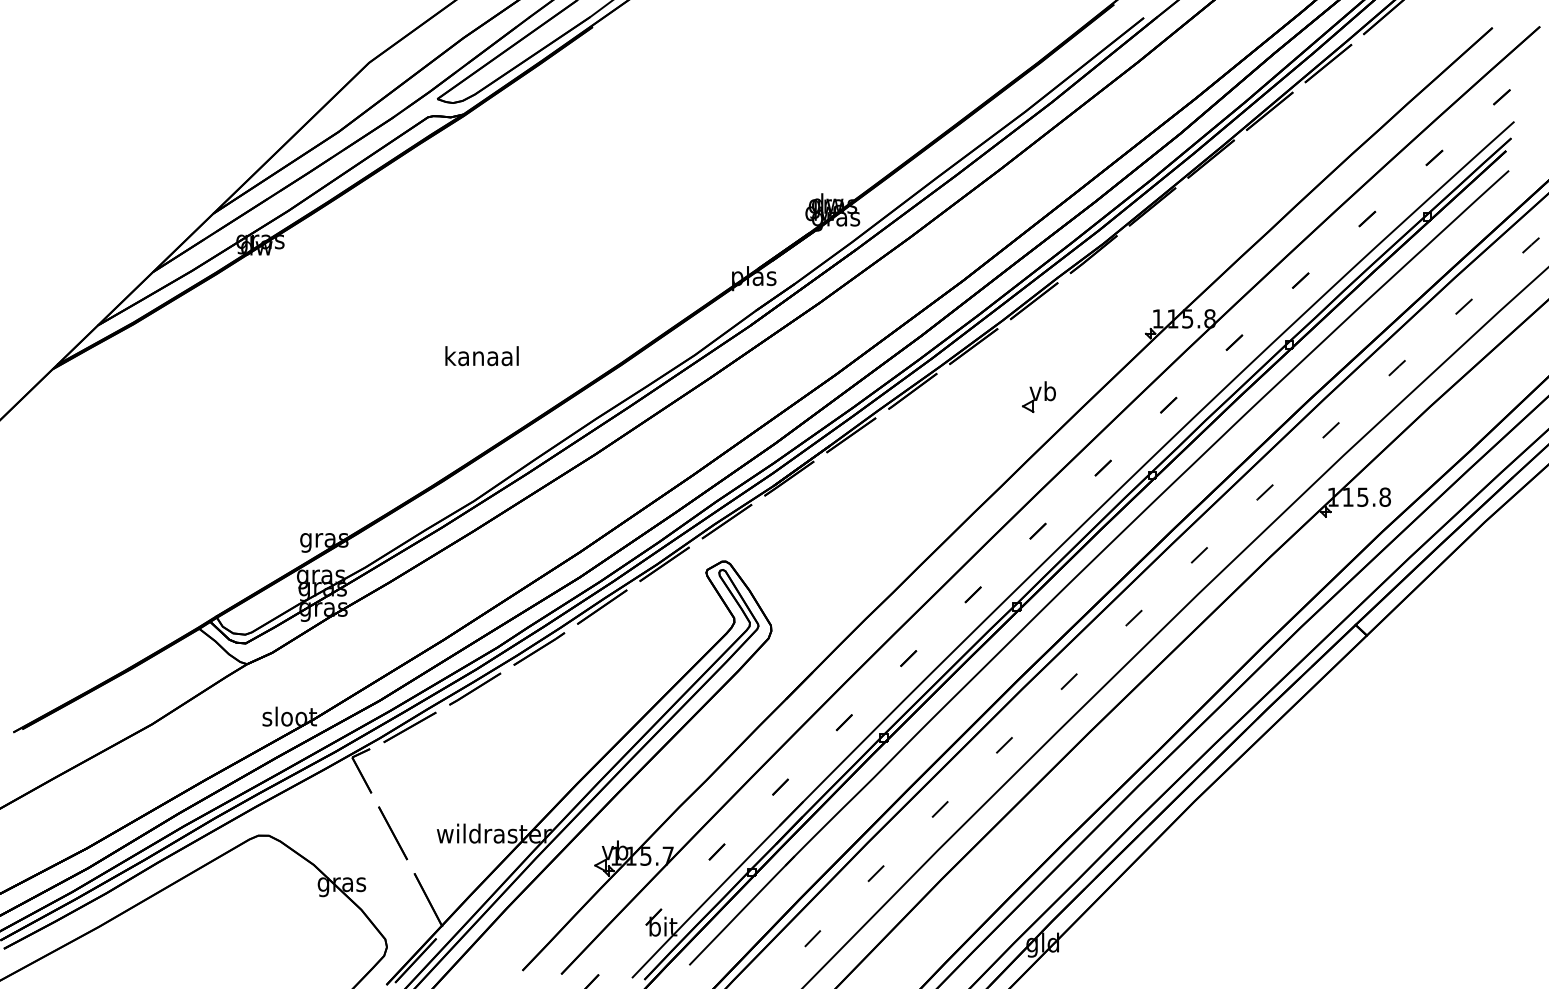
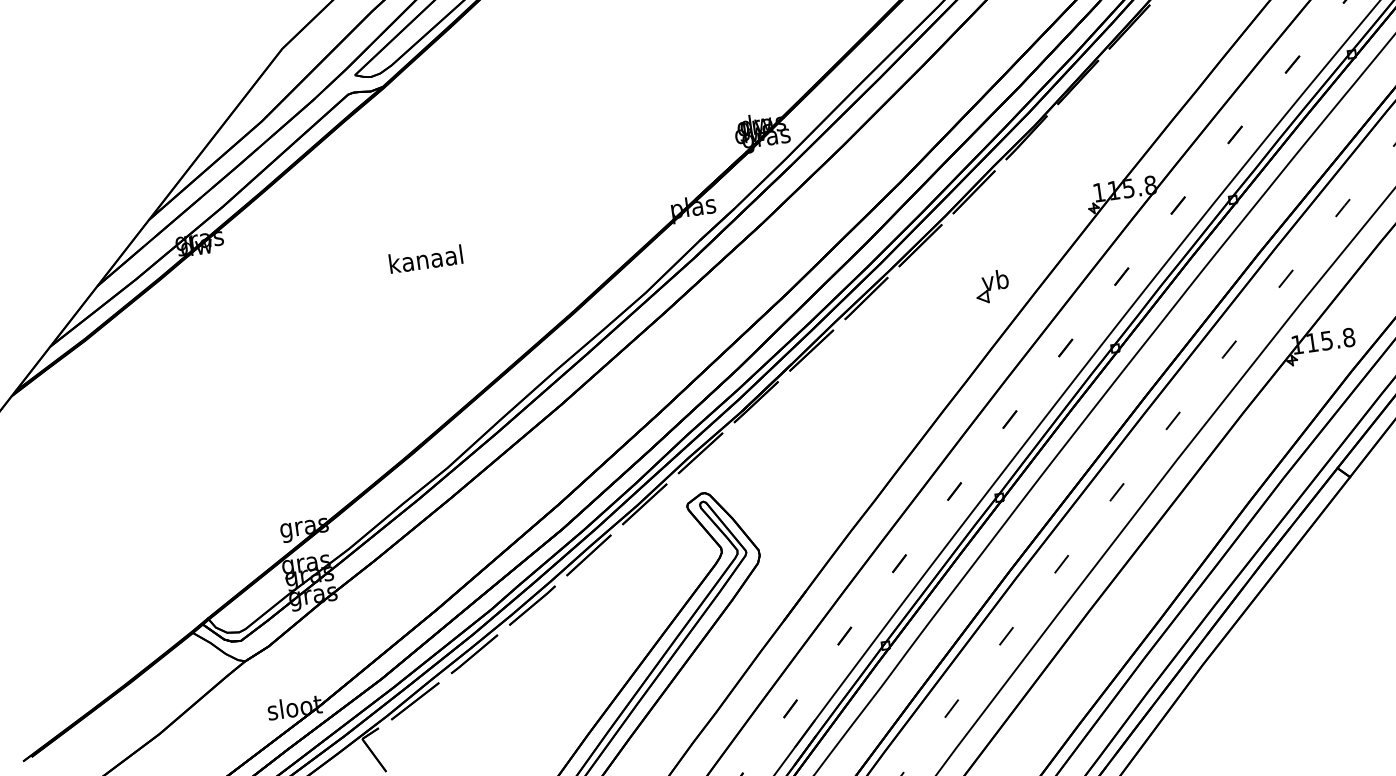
text: (481, 356) -> (425, 259), moved

